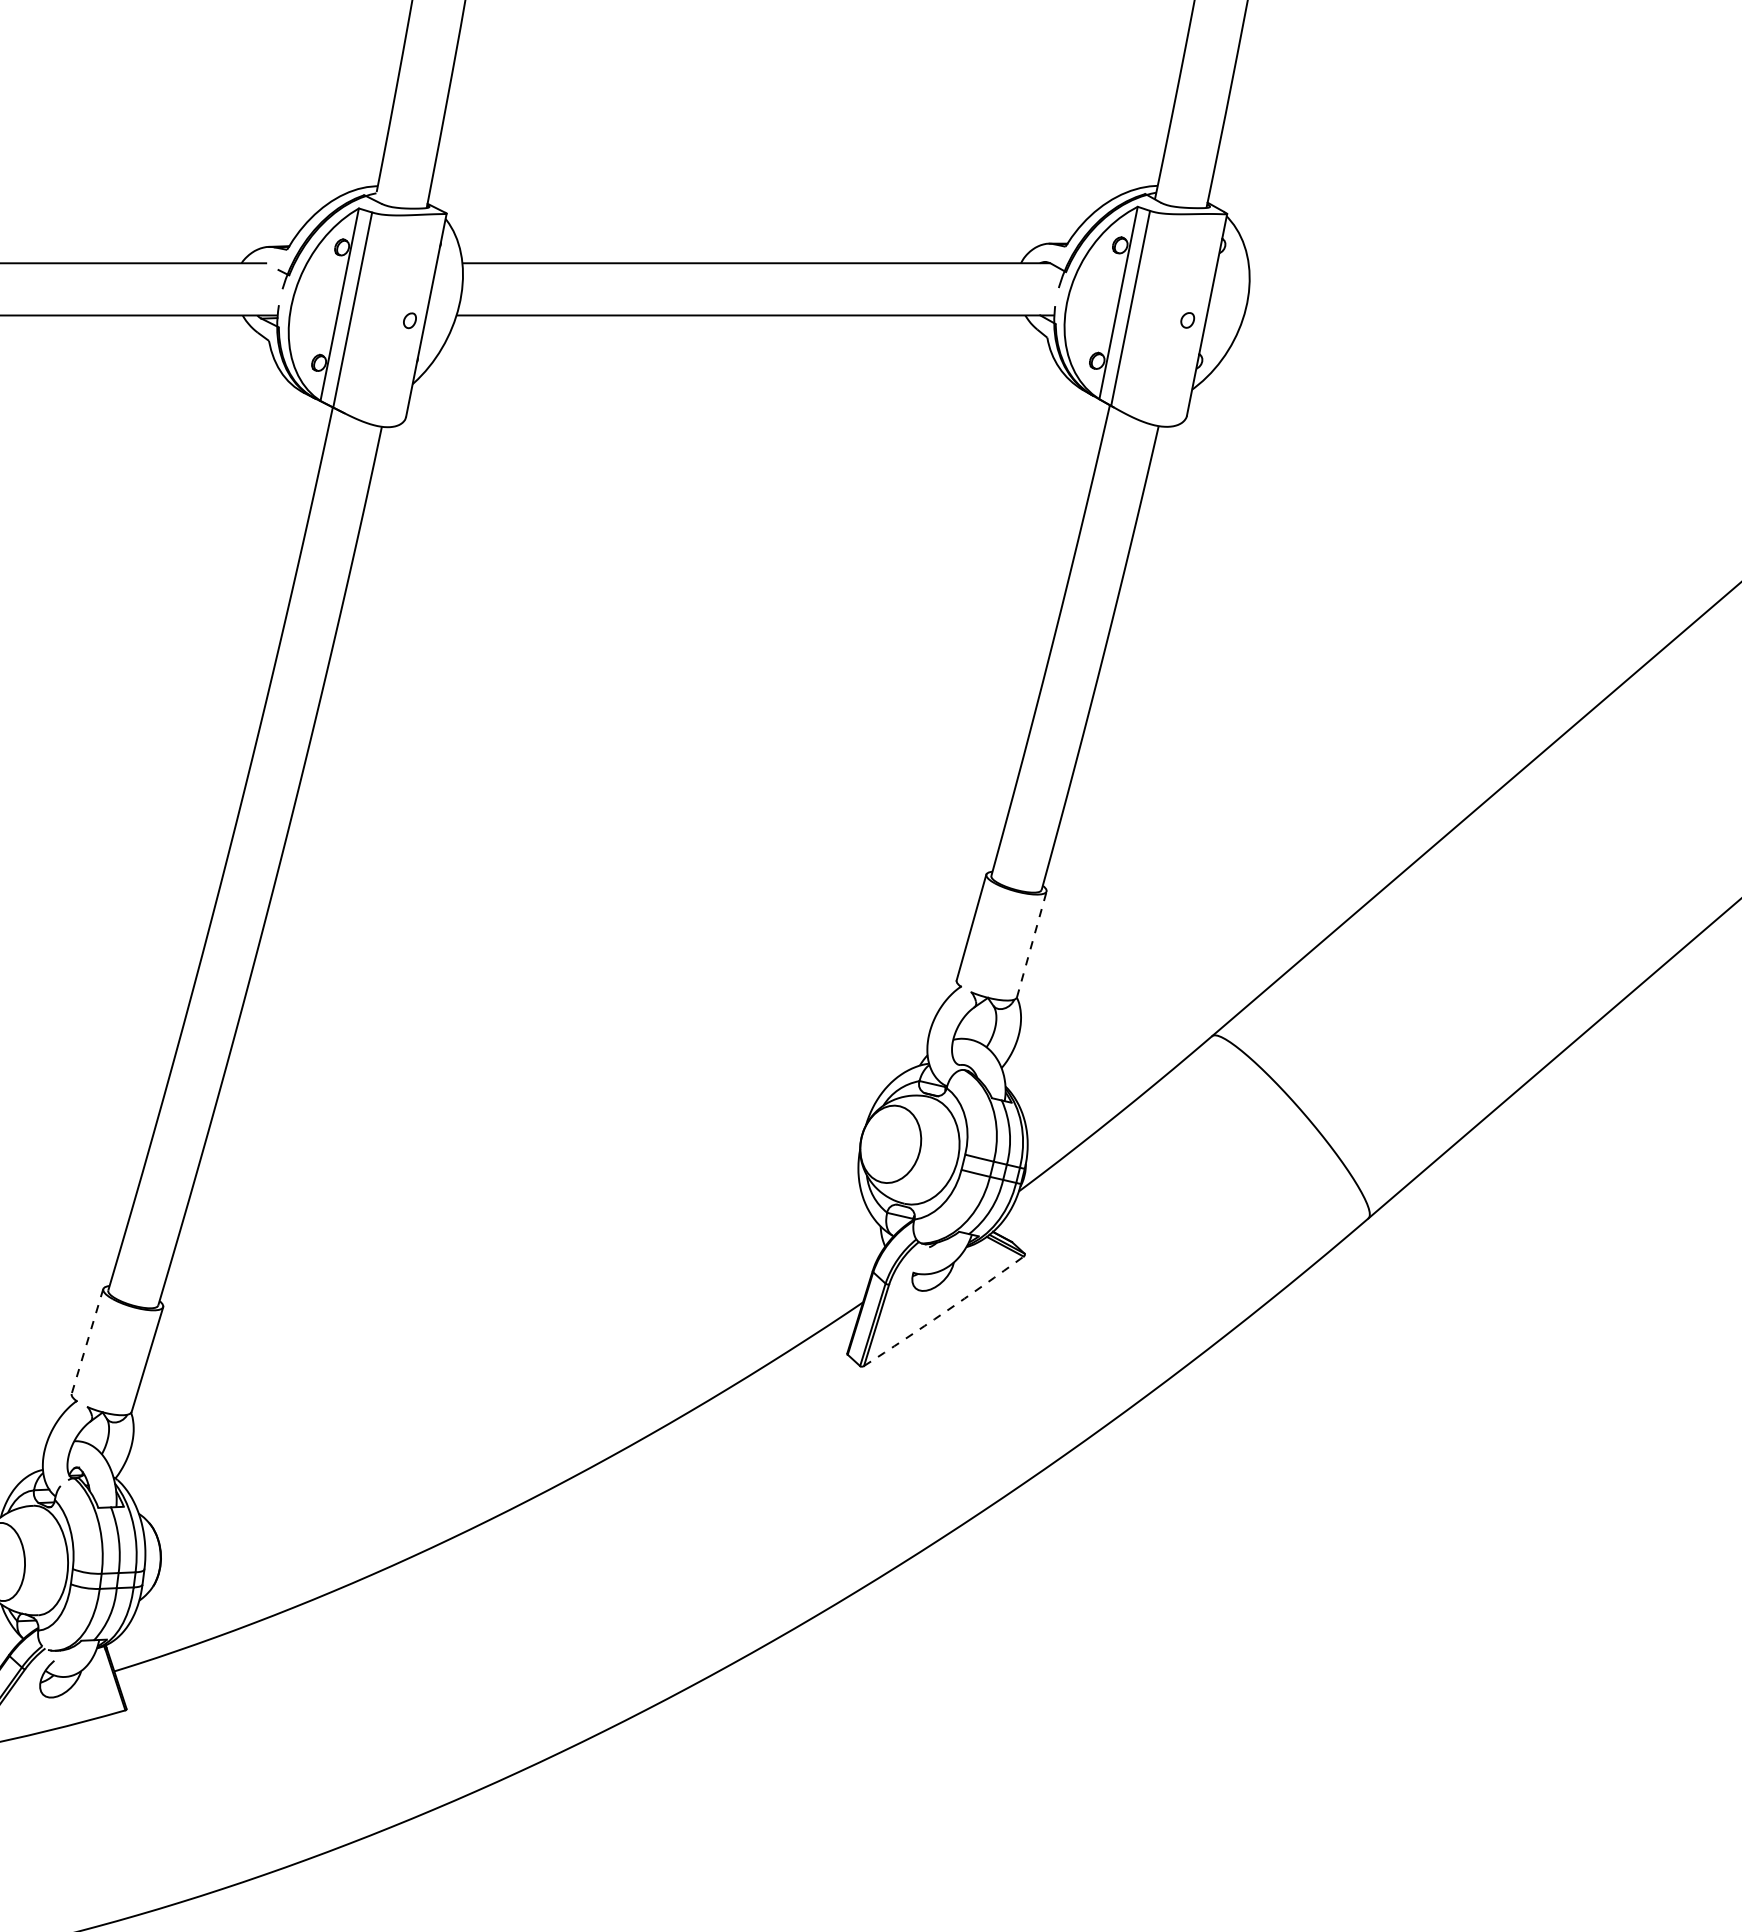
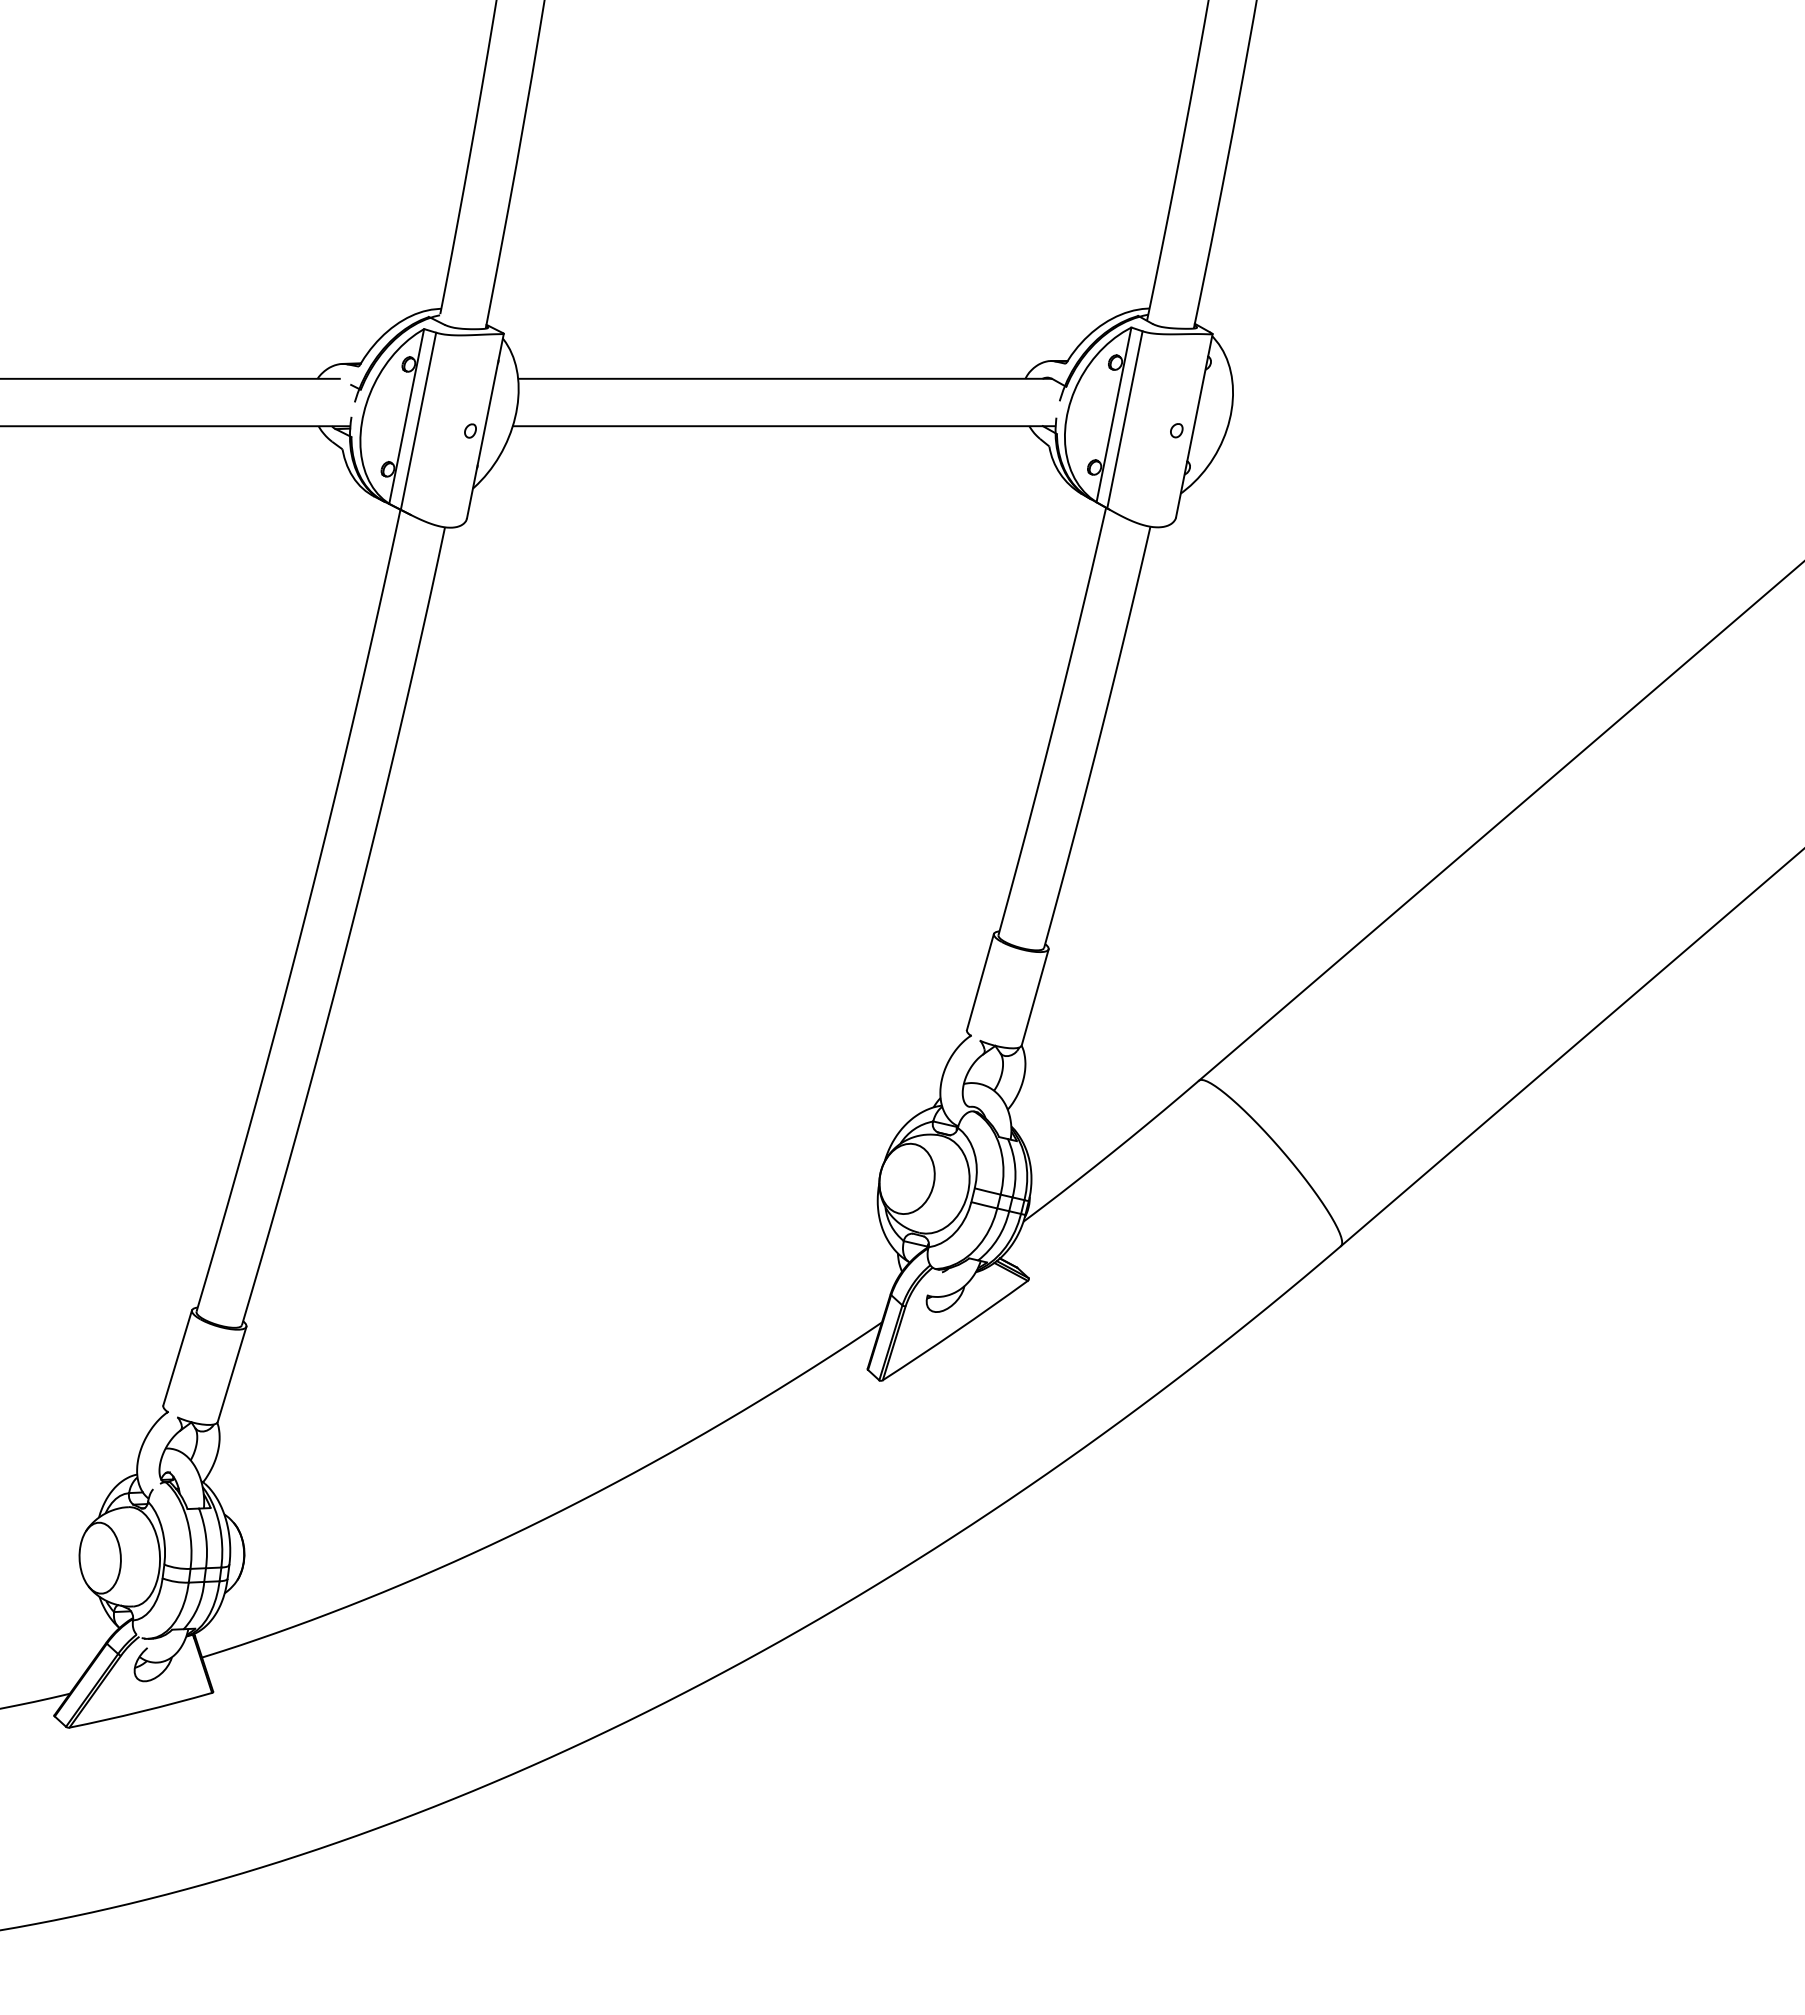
line: (1032, 944) -> (1035, 997), dashed -> solid
arc: (945, 1312) -> (956, 1331), dashed -> solid
line: (87, 1340) -> (177, 1357), dashed -> solid

